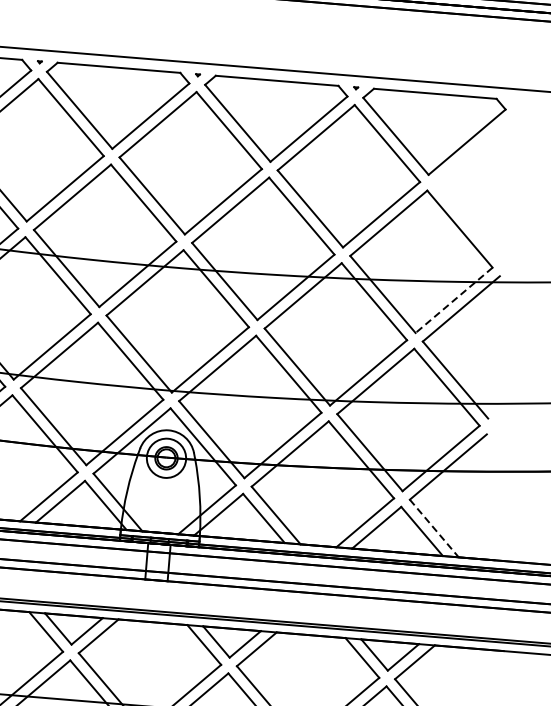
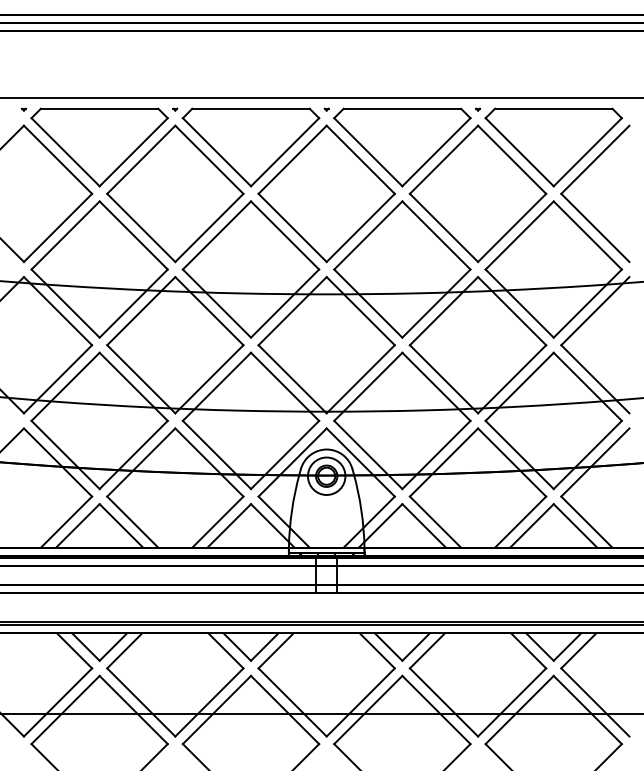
part: (456, 167) -> (579, 177), added
line: (453, 300) -> (587, 303), dashed -> solid
line: (434, 529) -> (587, 522), dashed -> solid

